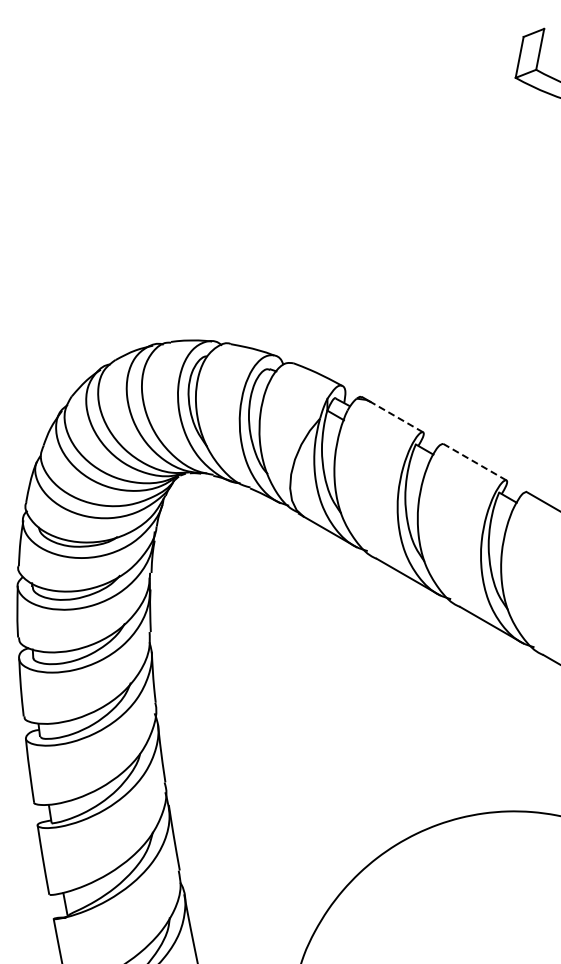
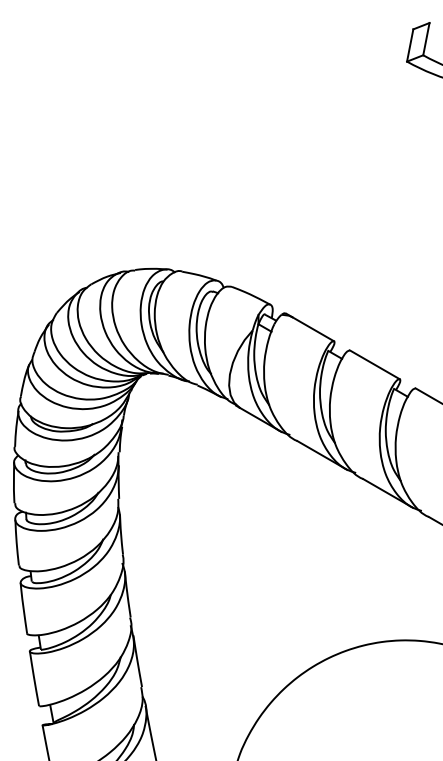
line: (396, 416) -> (313, 328), dashed -> solid
line: (474, 462) -> (374, 365), dashed -> solid

